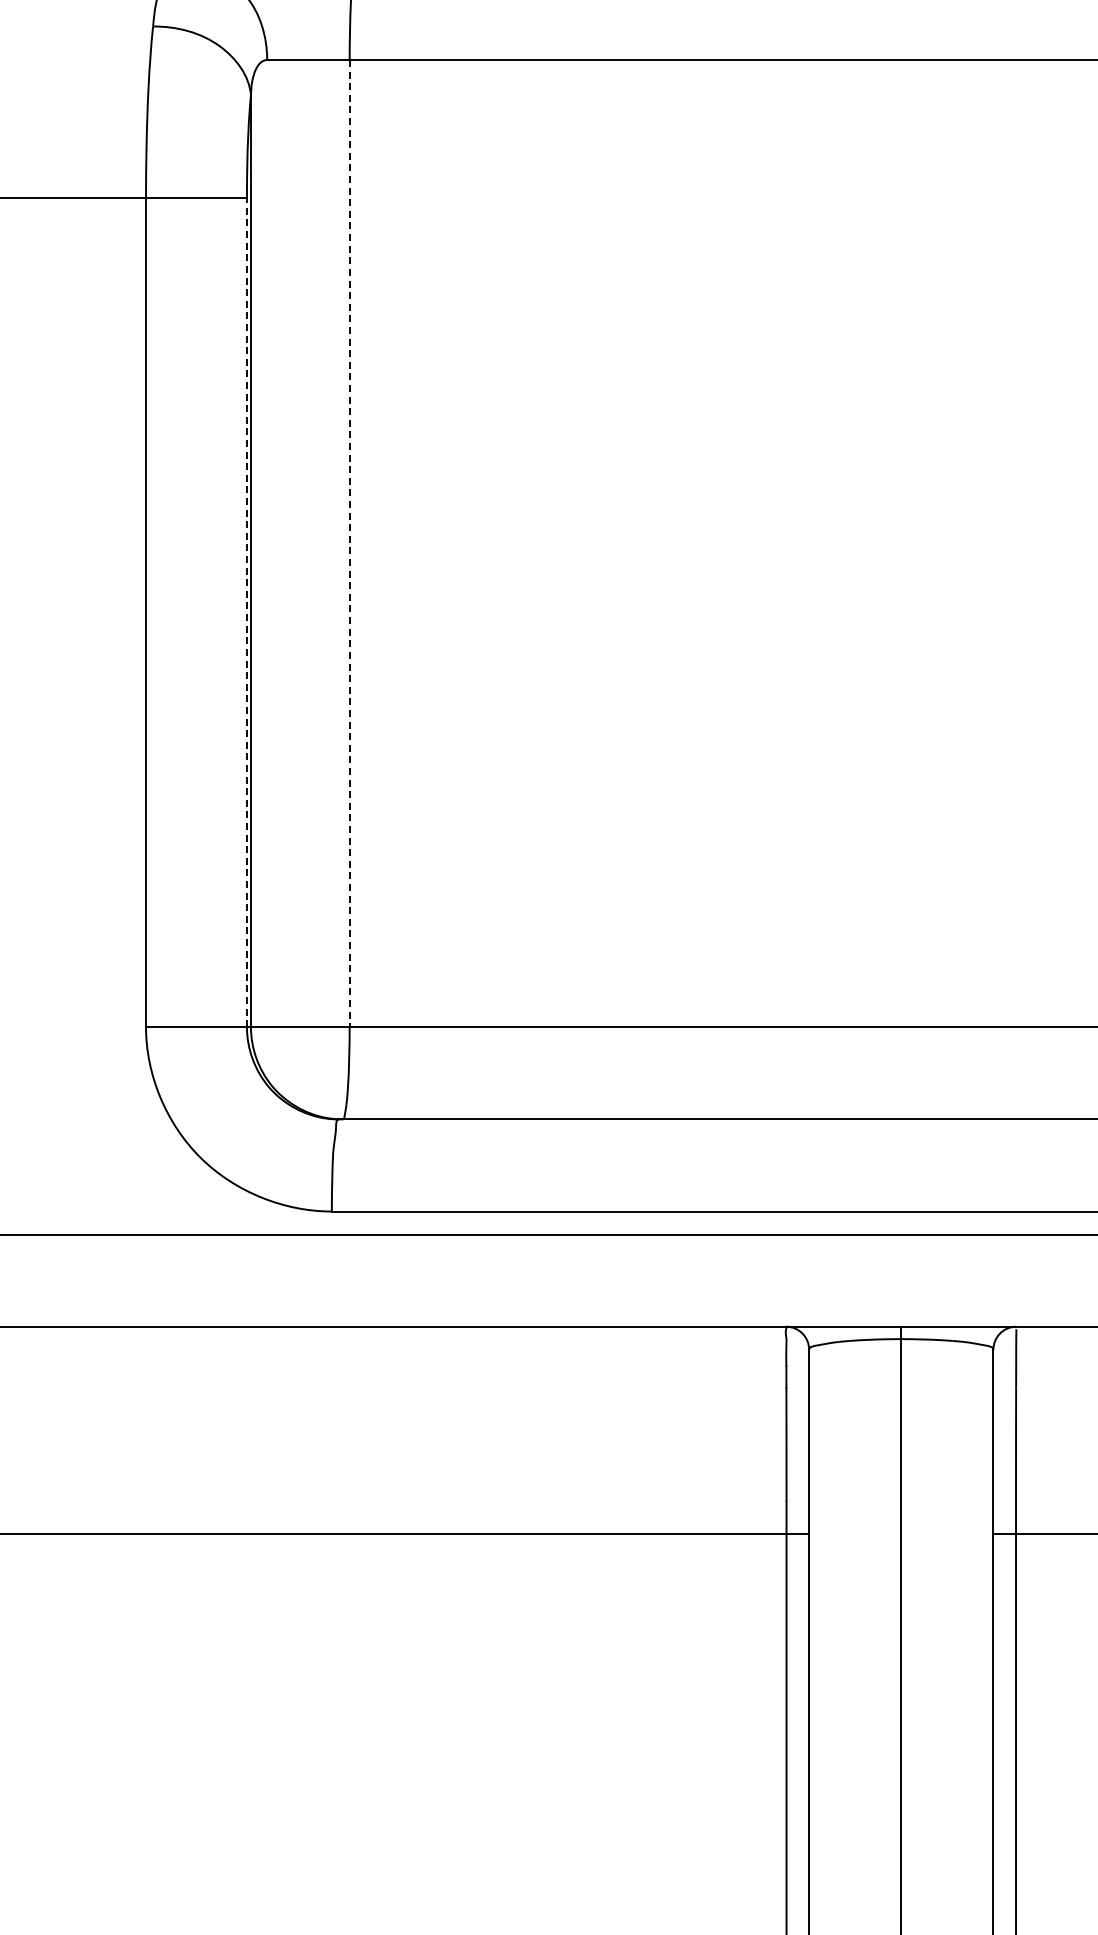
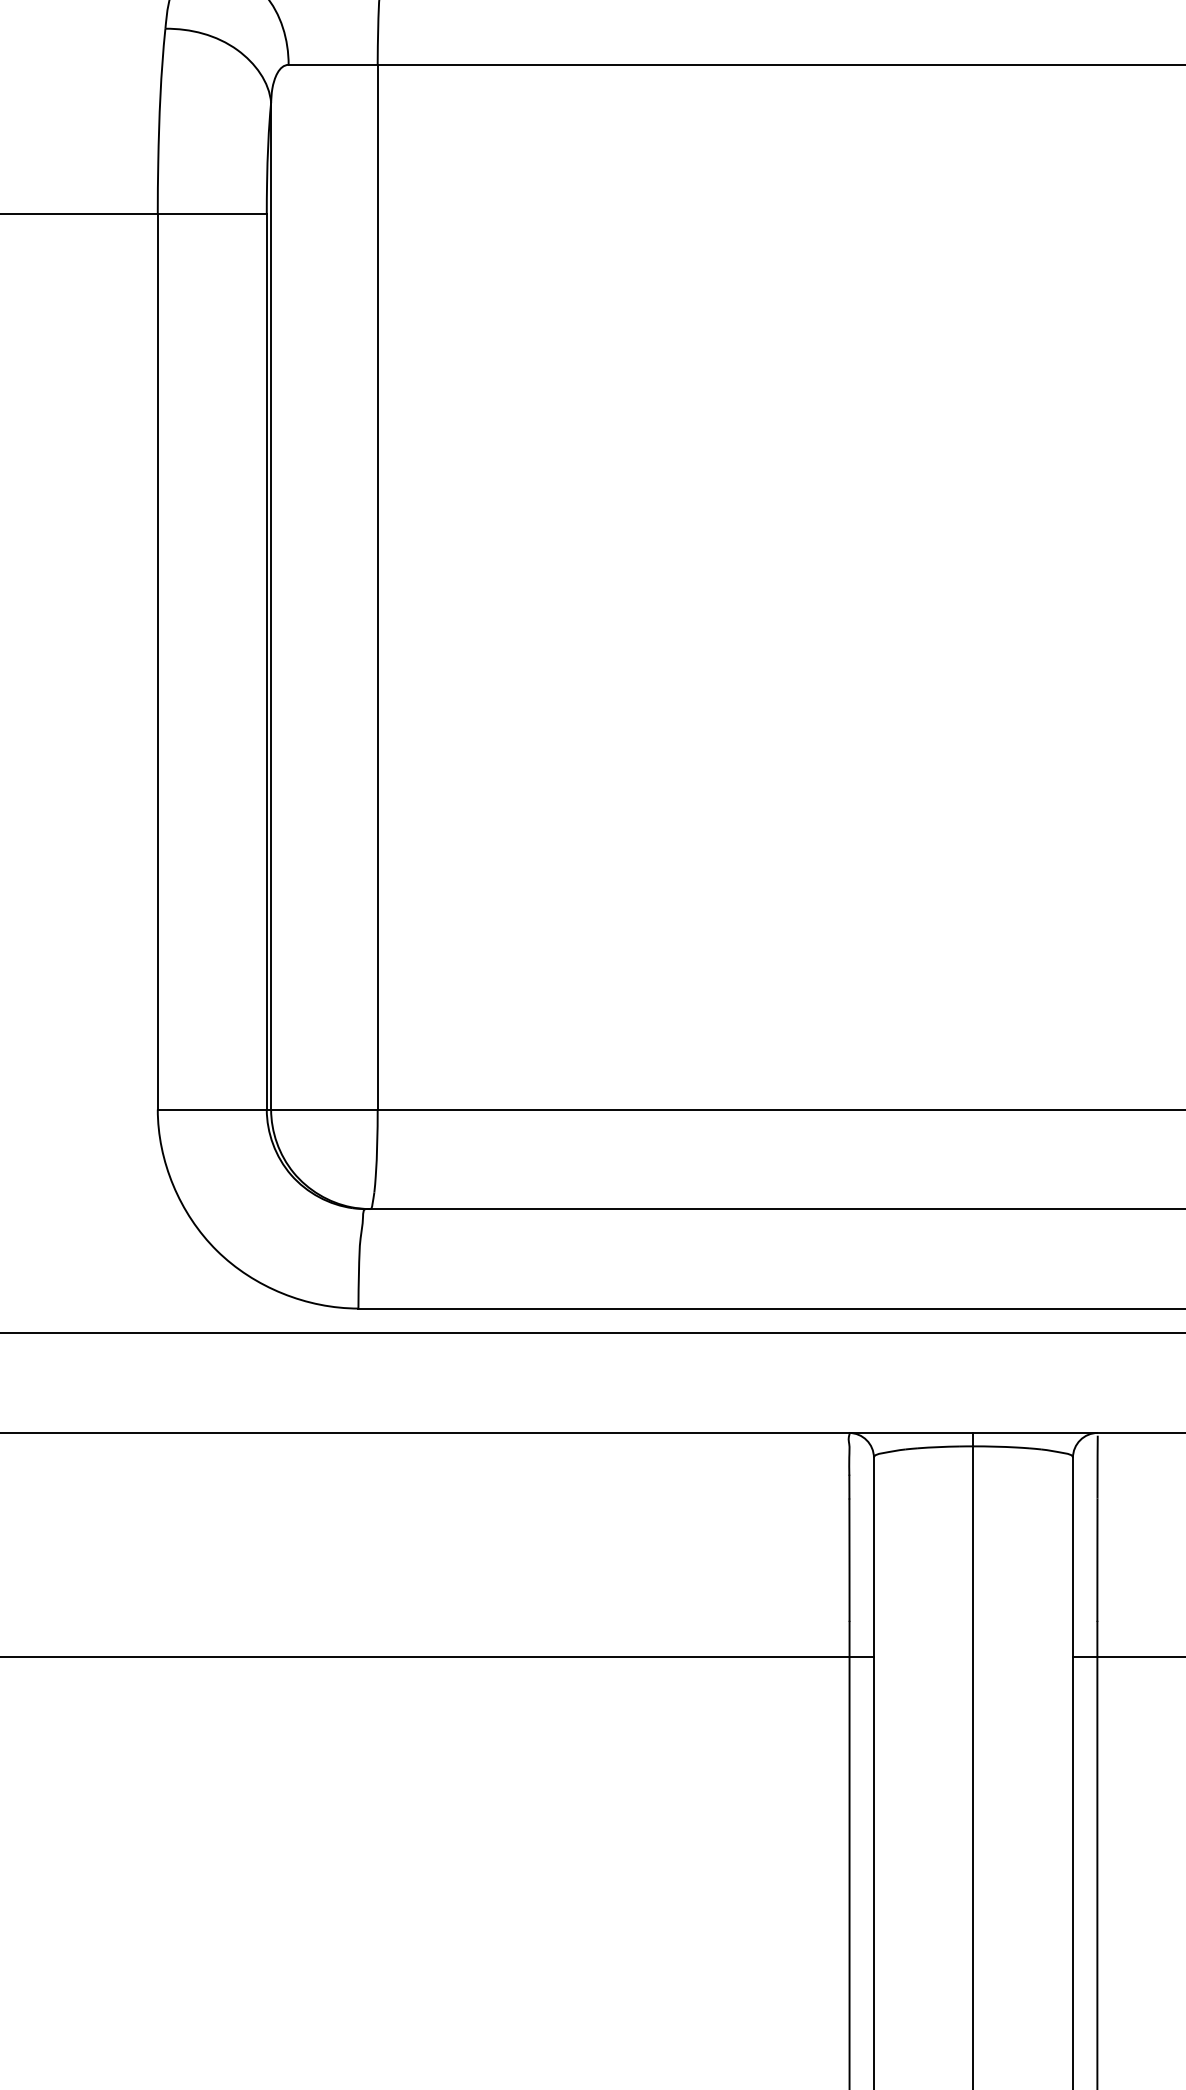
line: (349, 543) -> (377, 587), dashed -> solid
line: (246, 612) -> (266, 661), dashed -> solid

